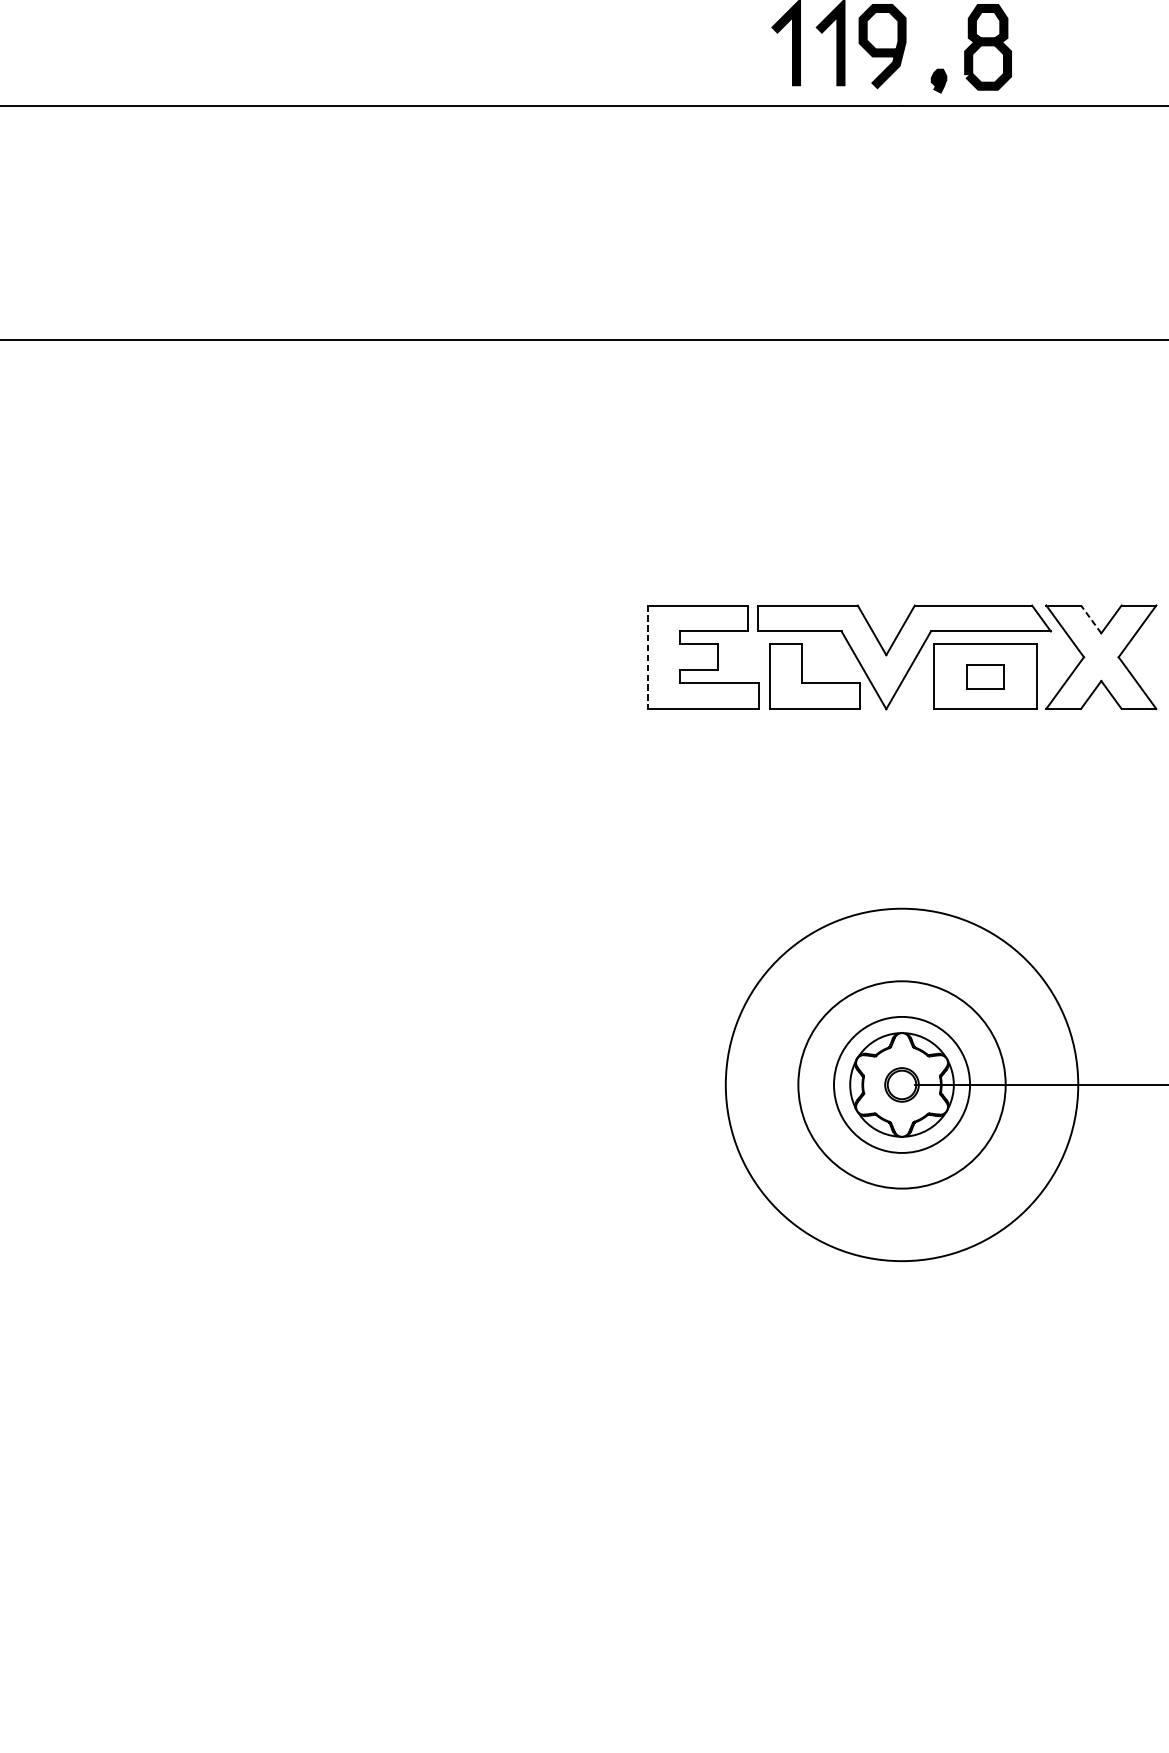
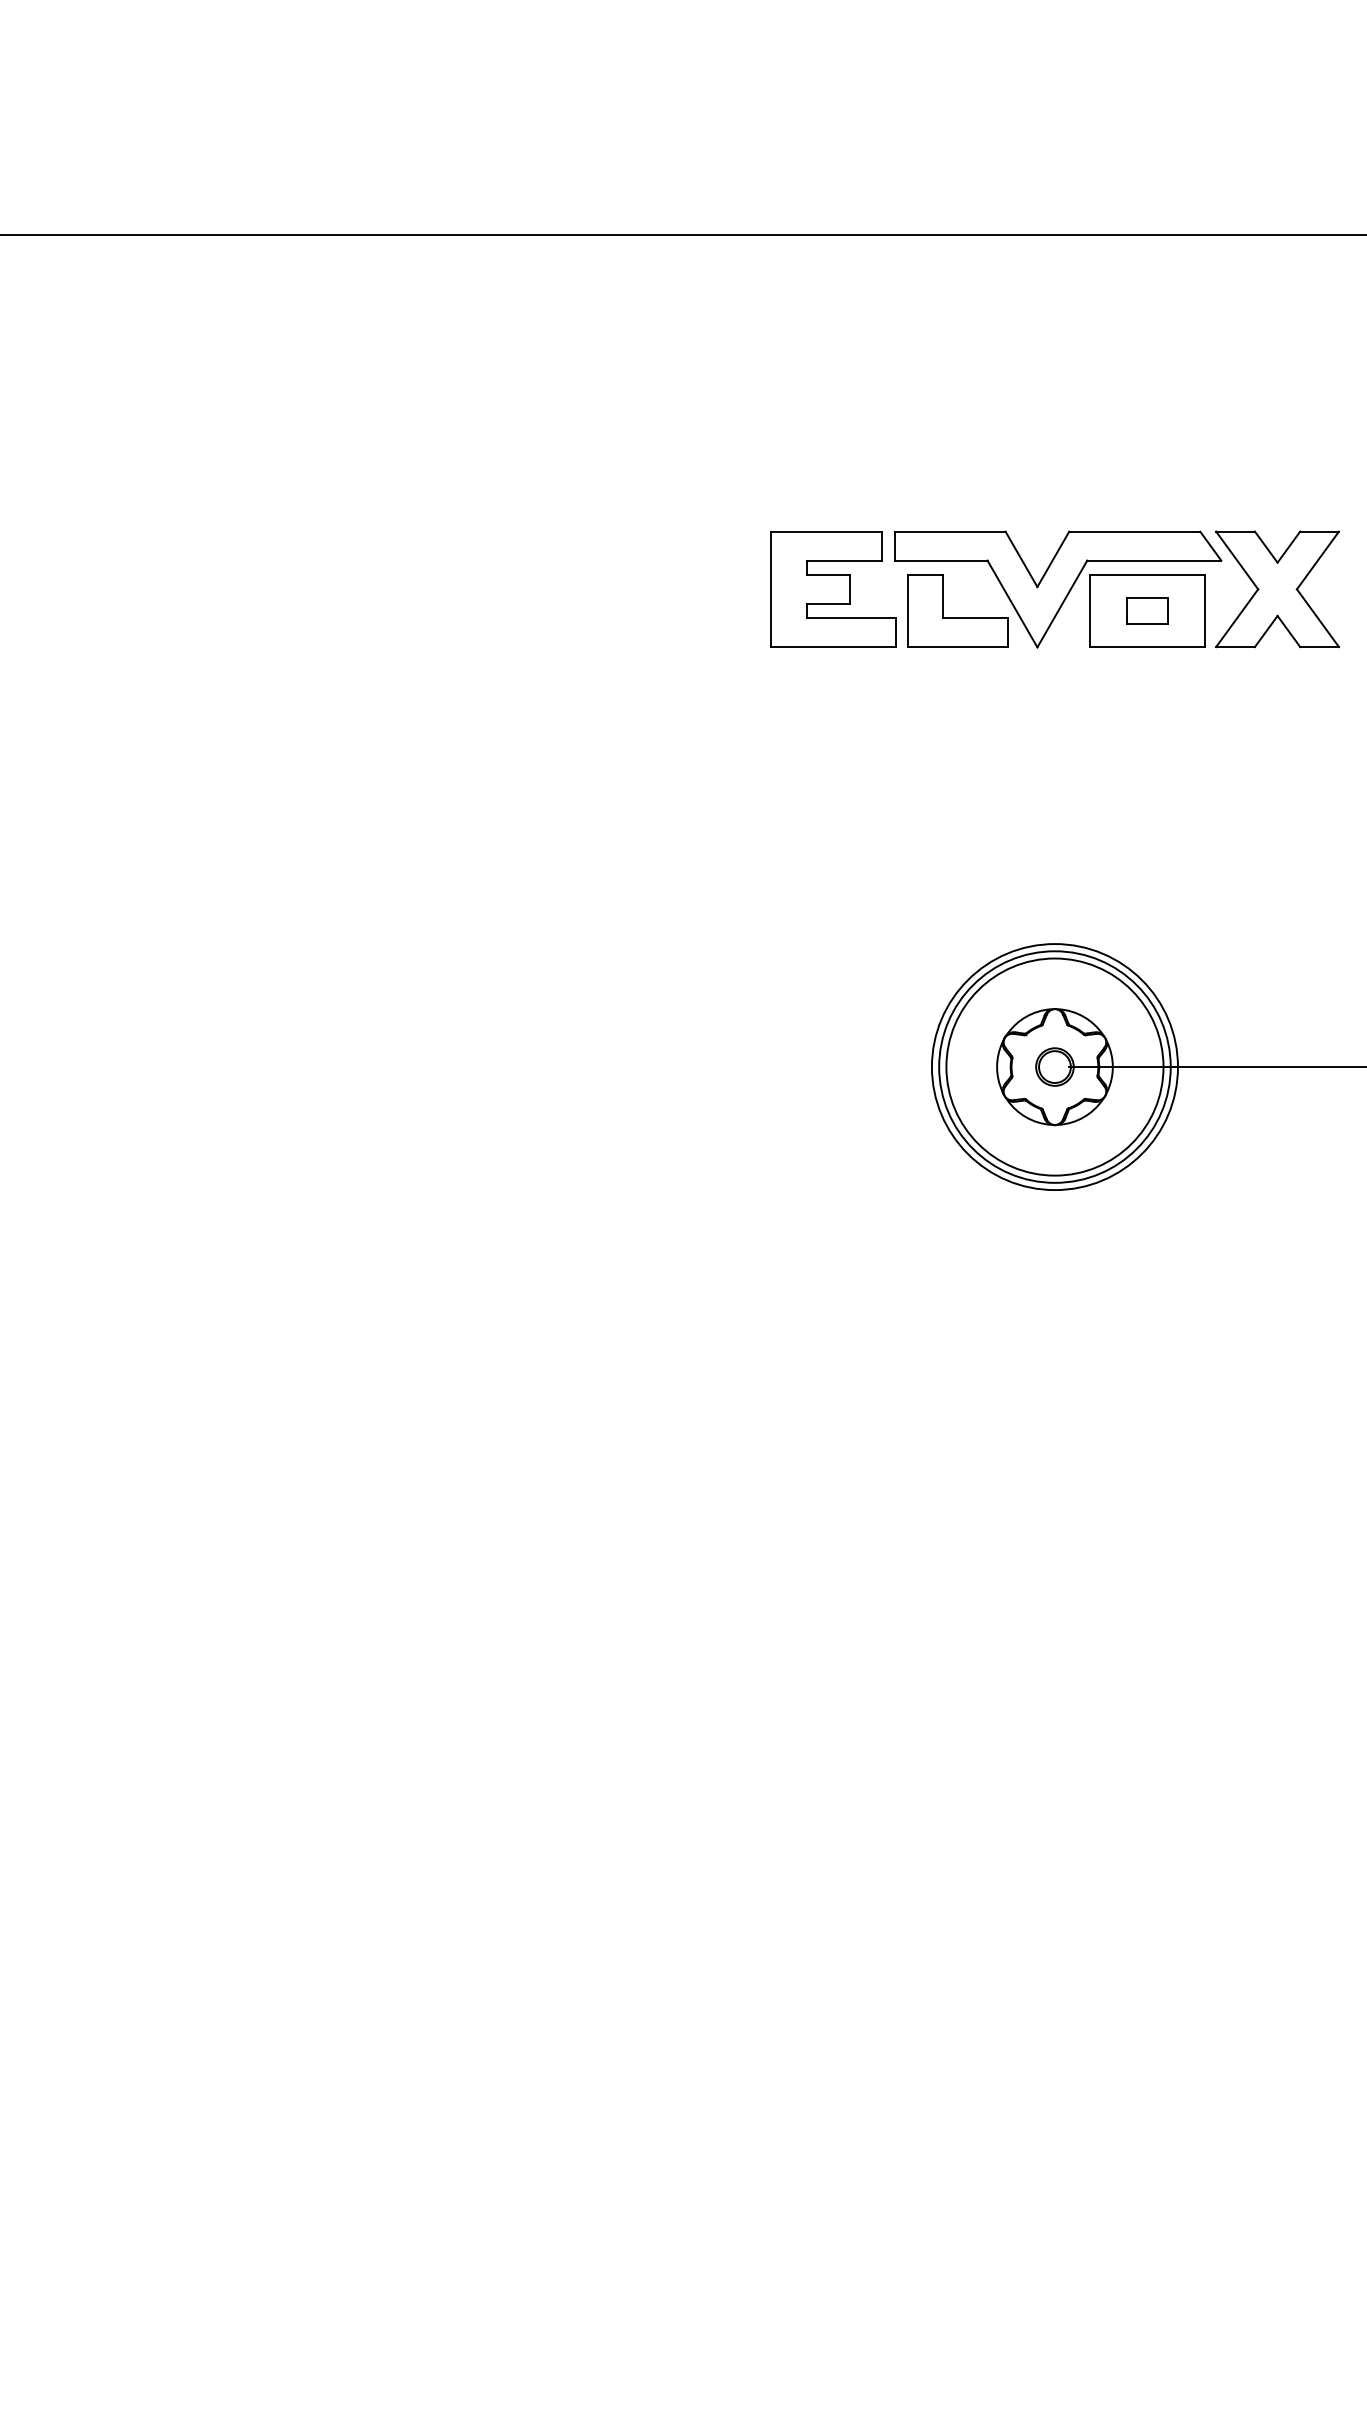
line: (1090, 618) -> (1265, 546), dashed -> solid
line: (647, 657) -> (770, 589), dashed -> solid
circle: (901, 1084) -> (1054, 1066), size x1.43
circle: (901, 1085) -> (1054, 1067), size x0.62

